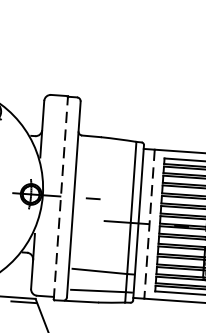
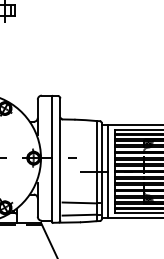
line: (61, 197) -> (52, 158), dashed -> solid
line: (149, 225) -> (108, 172), dashed -> solid

